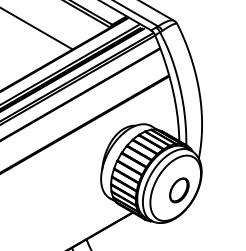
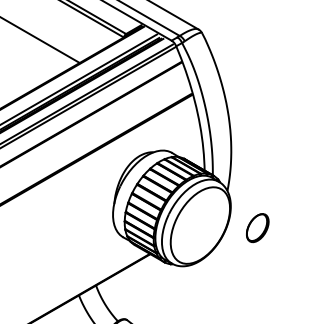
part: (179, 190) -> (257, 228), moved

